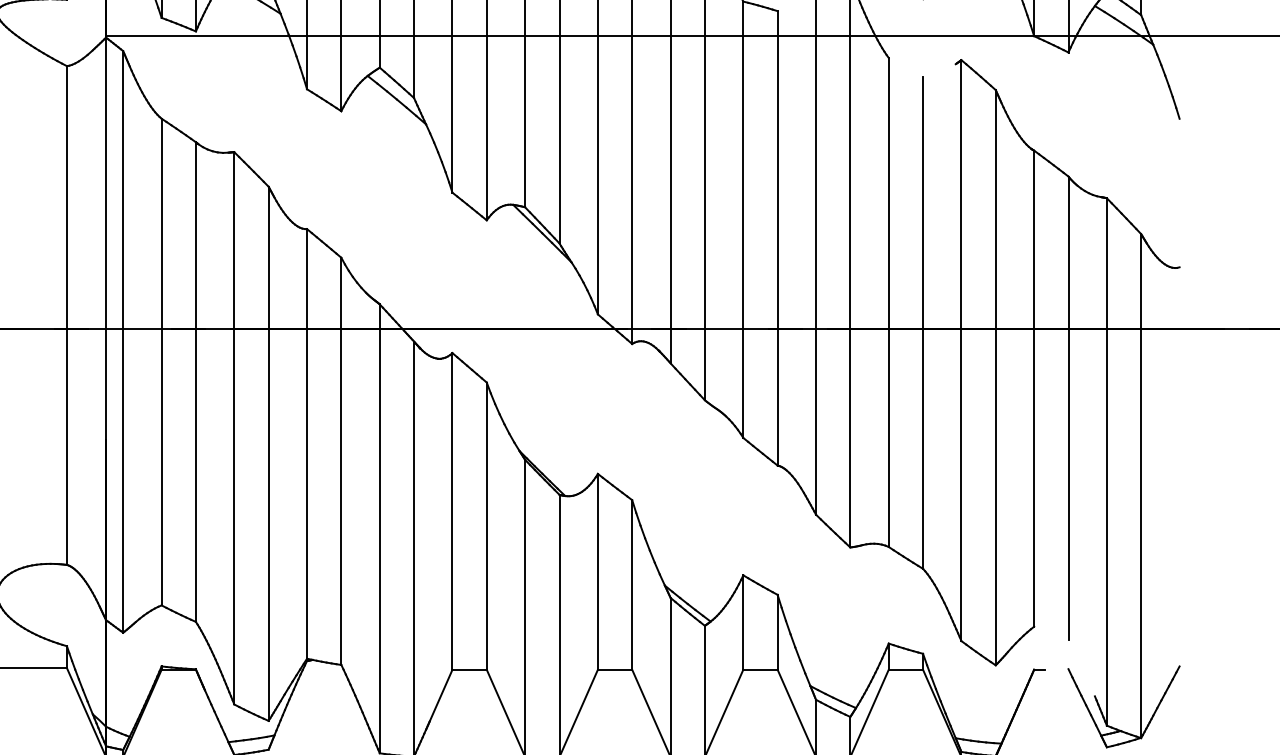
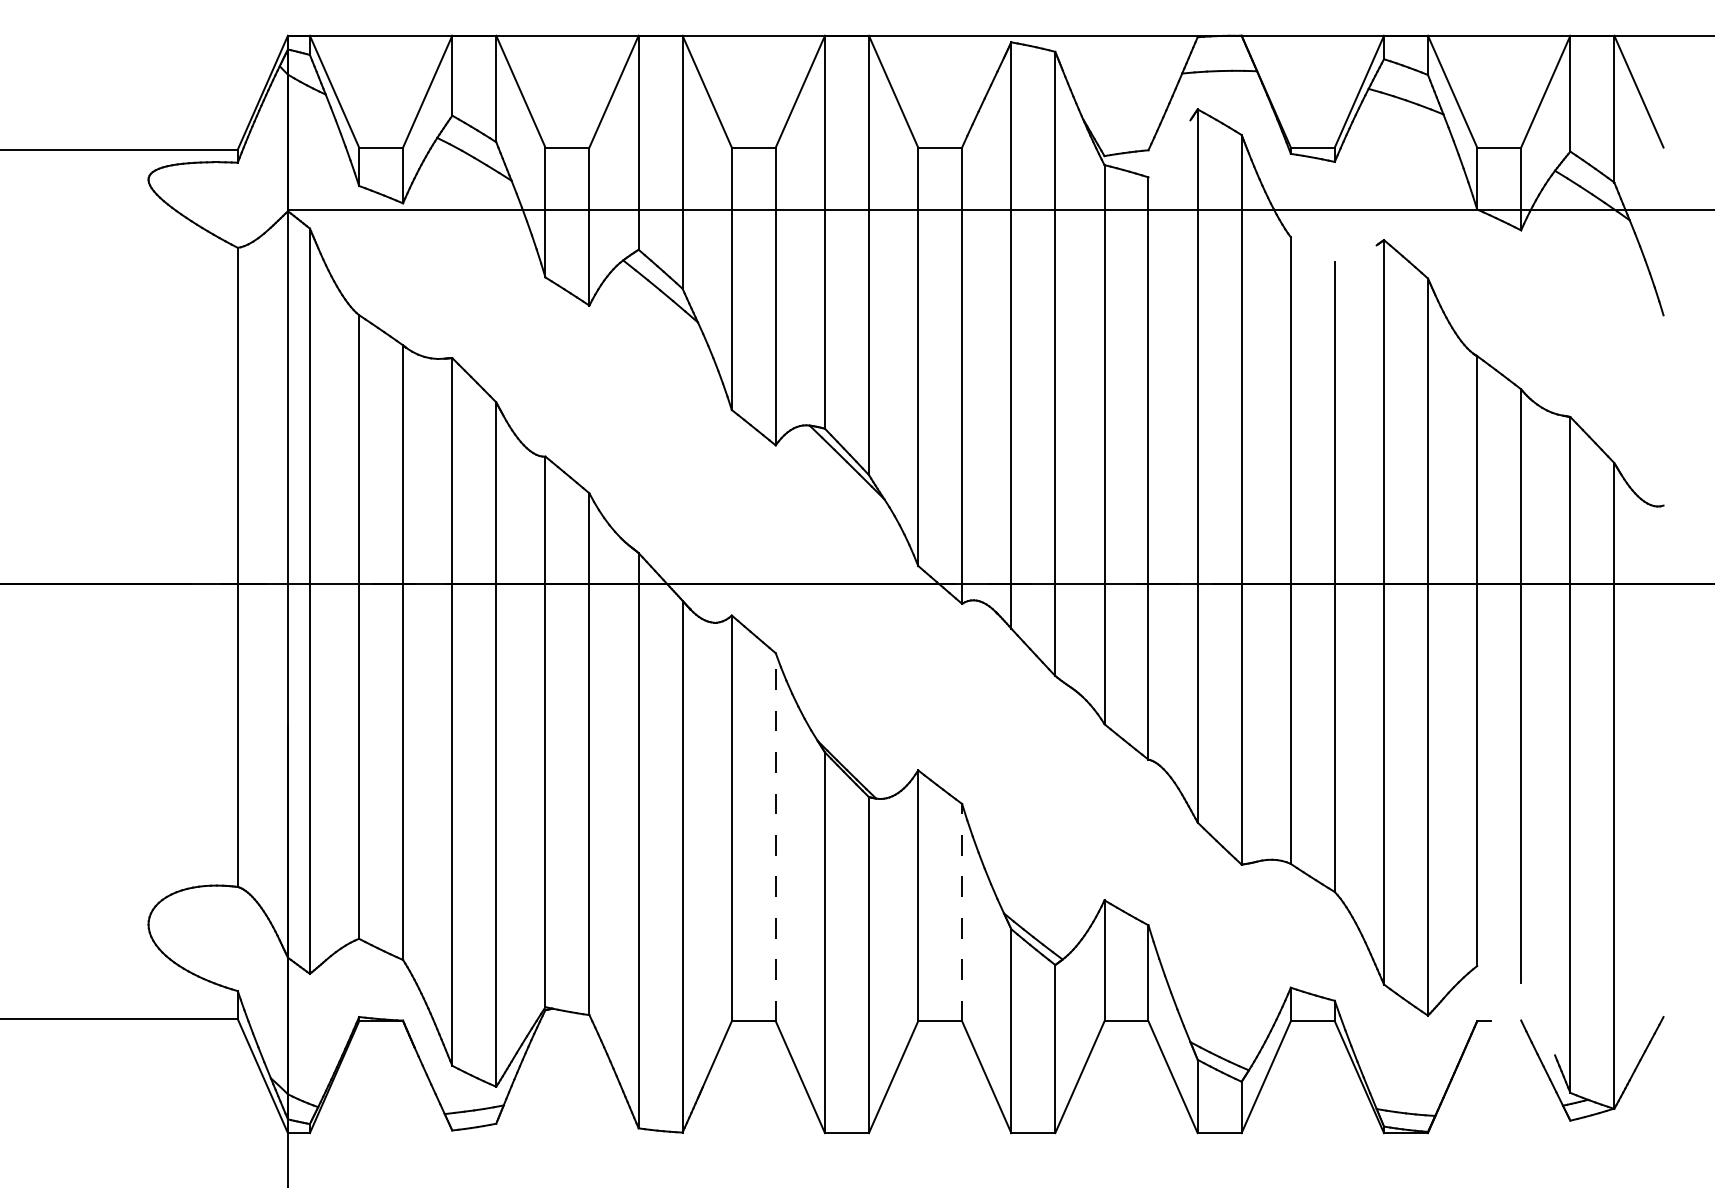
line: (486, 525) -> (775, 836), solid -> dashed
line: (632, 584) -> (962, 912), solid -> dashed

